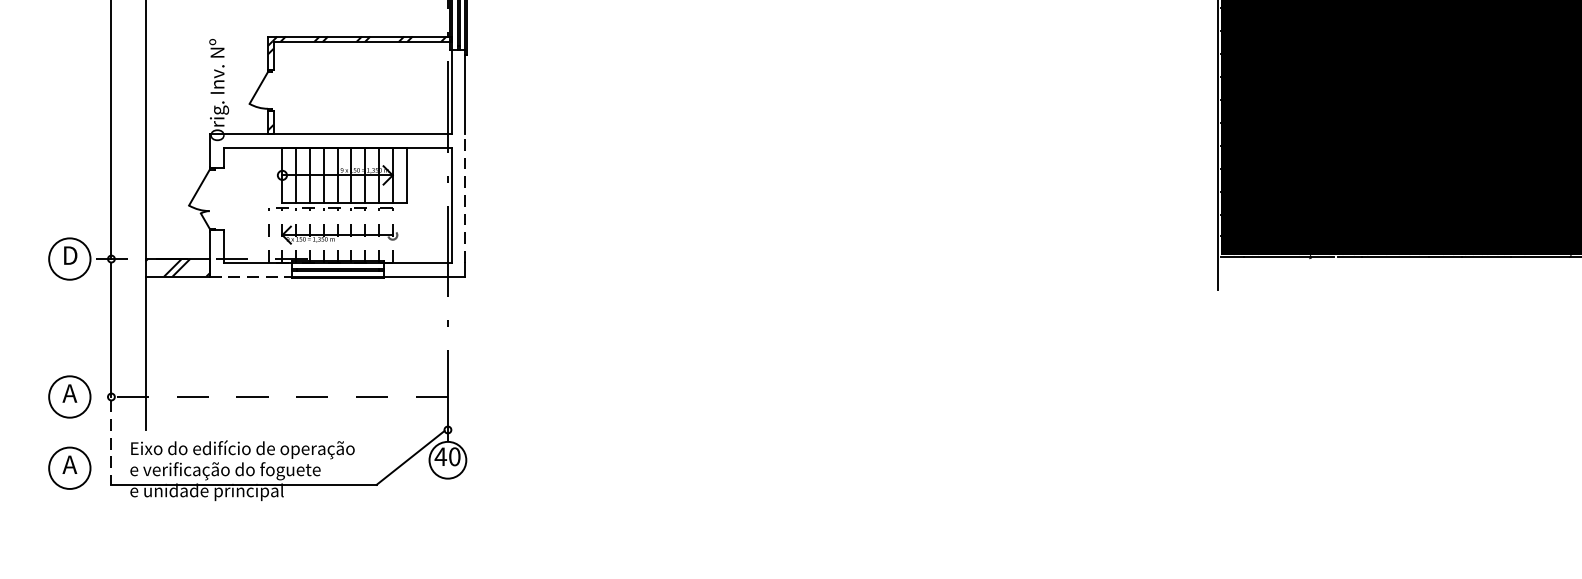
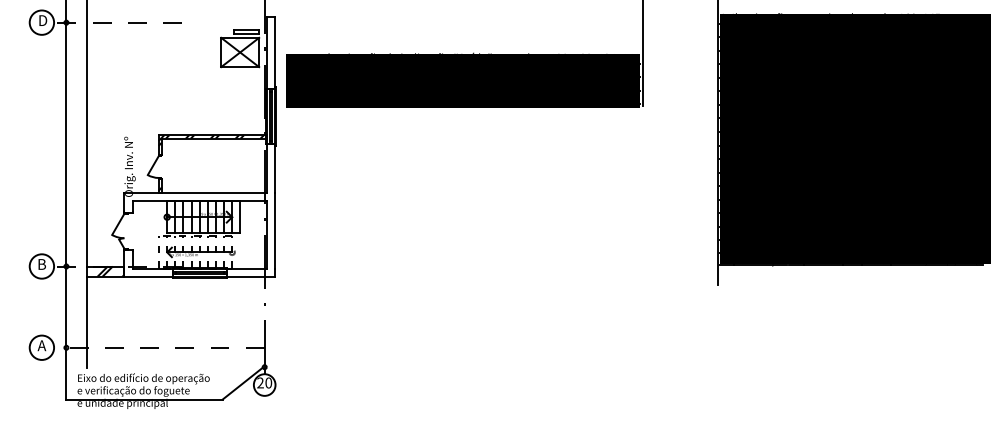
line: (466, 197) -> (275, 230), dashed -> solid
text: (72, 255) -> (43, 264), D -> B
line: (252, 276) -> (149, 276), dashed -> solid
line: (111, 442) -> (66, 374), dashed -> solid
text: (440, 455) -> (260, 382), 40 -> 20
part: (69, 467) -> (41, 389), removed

